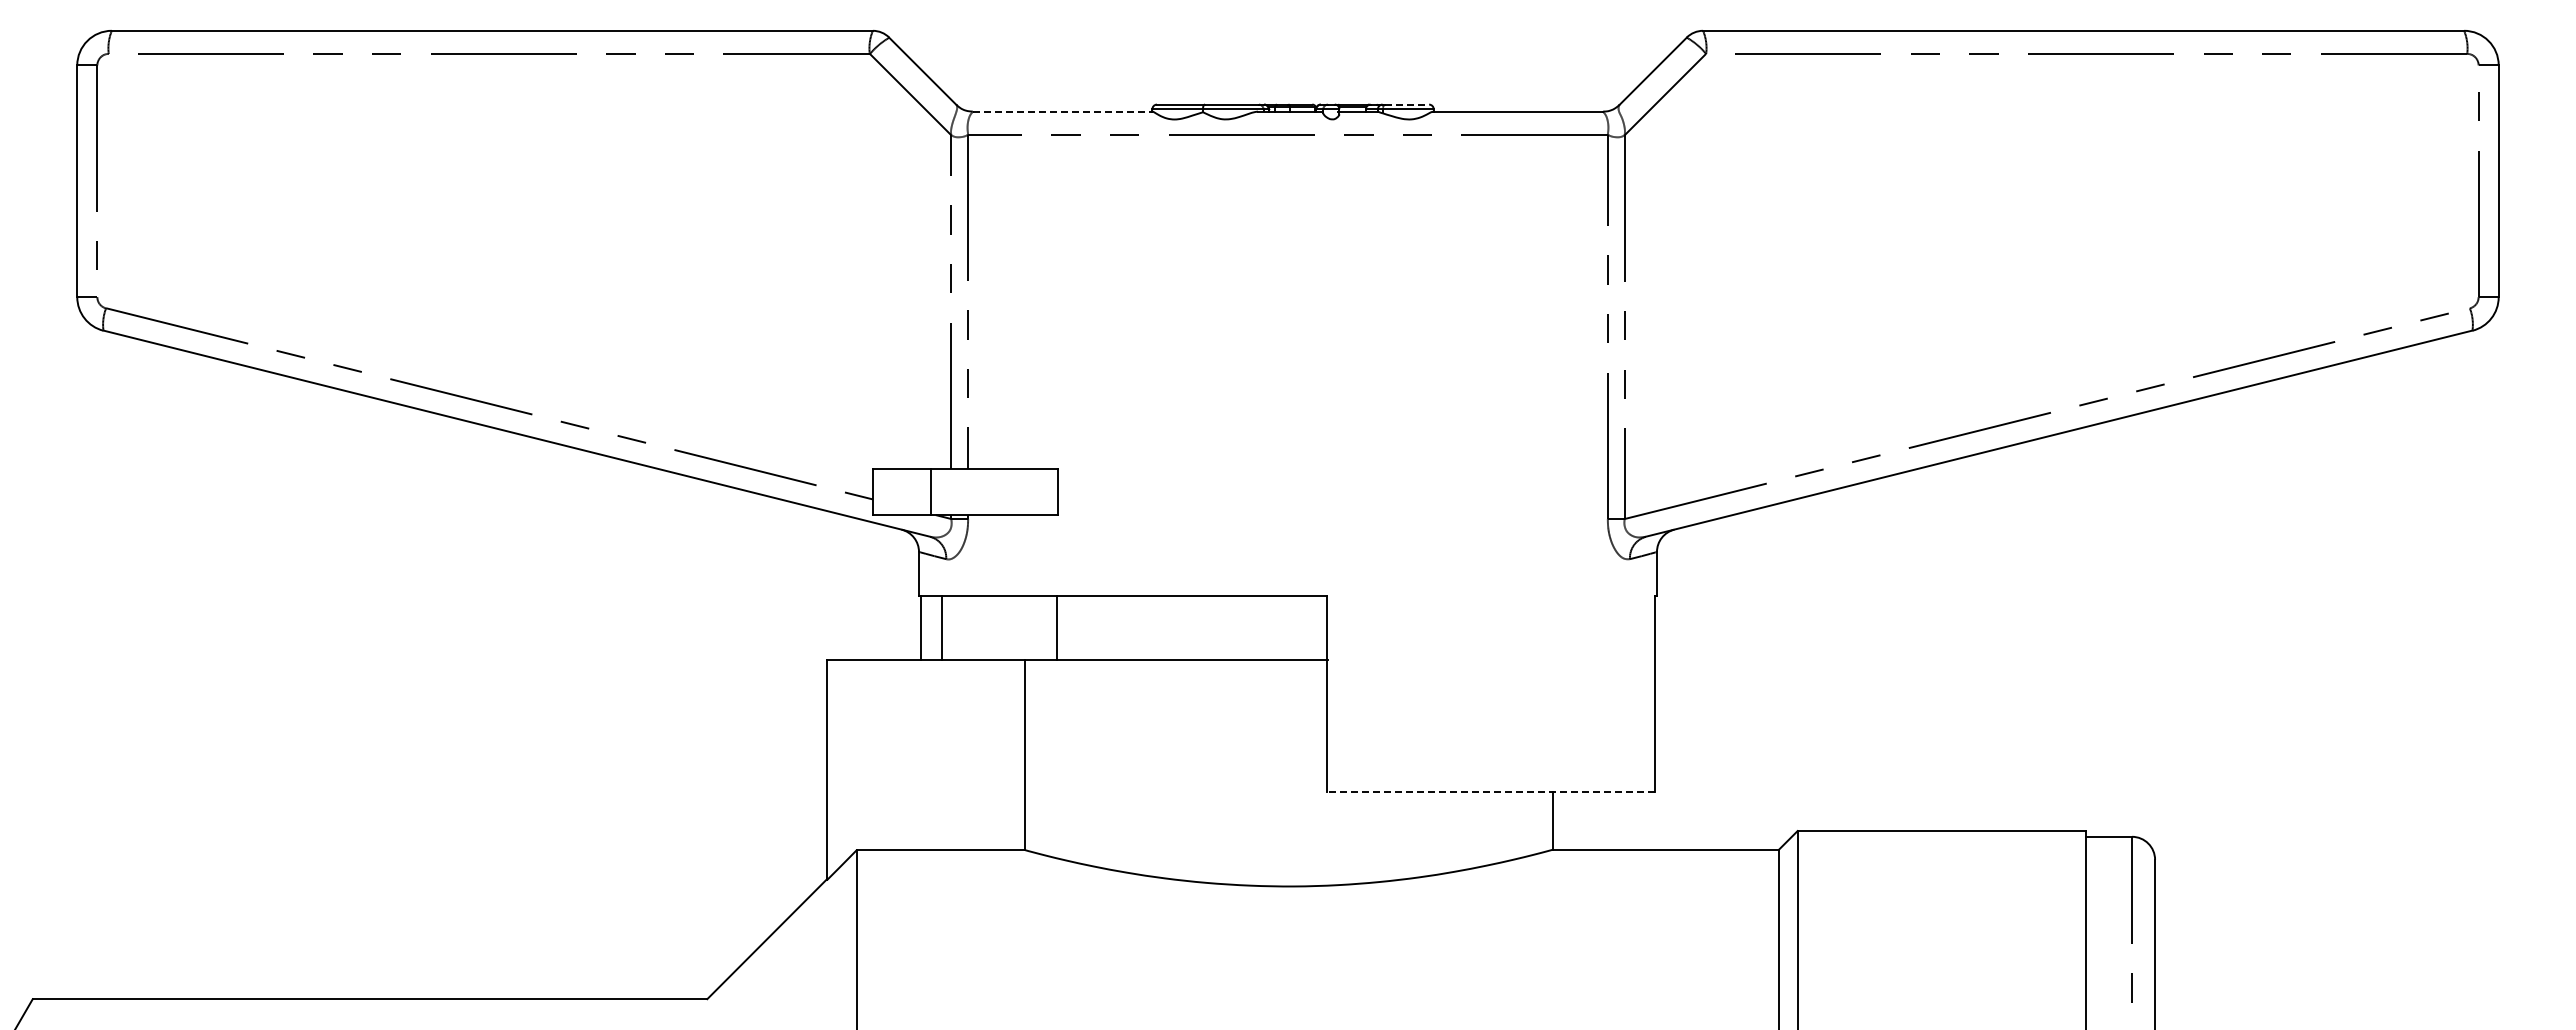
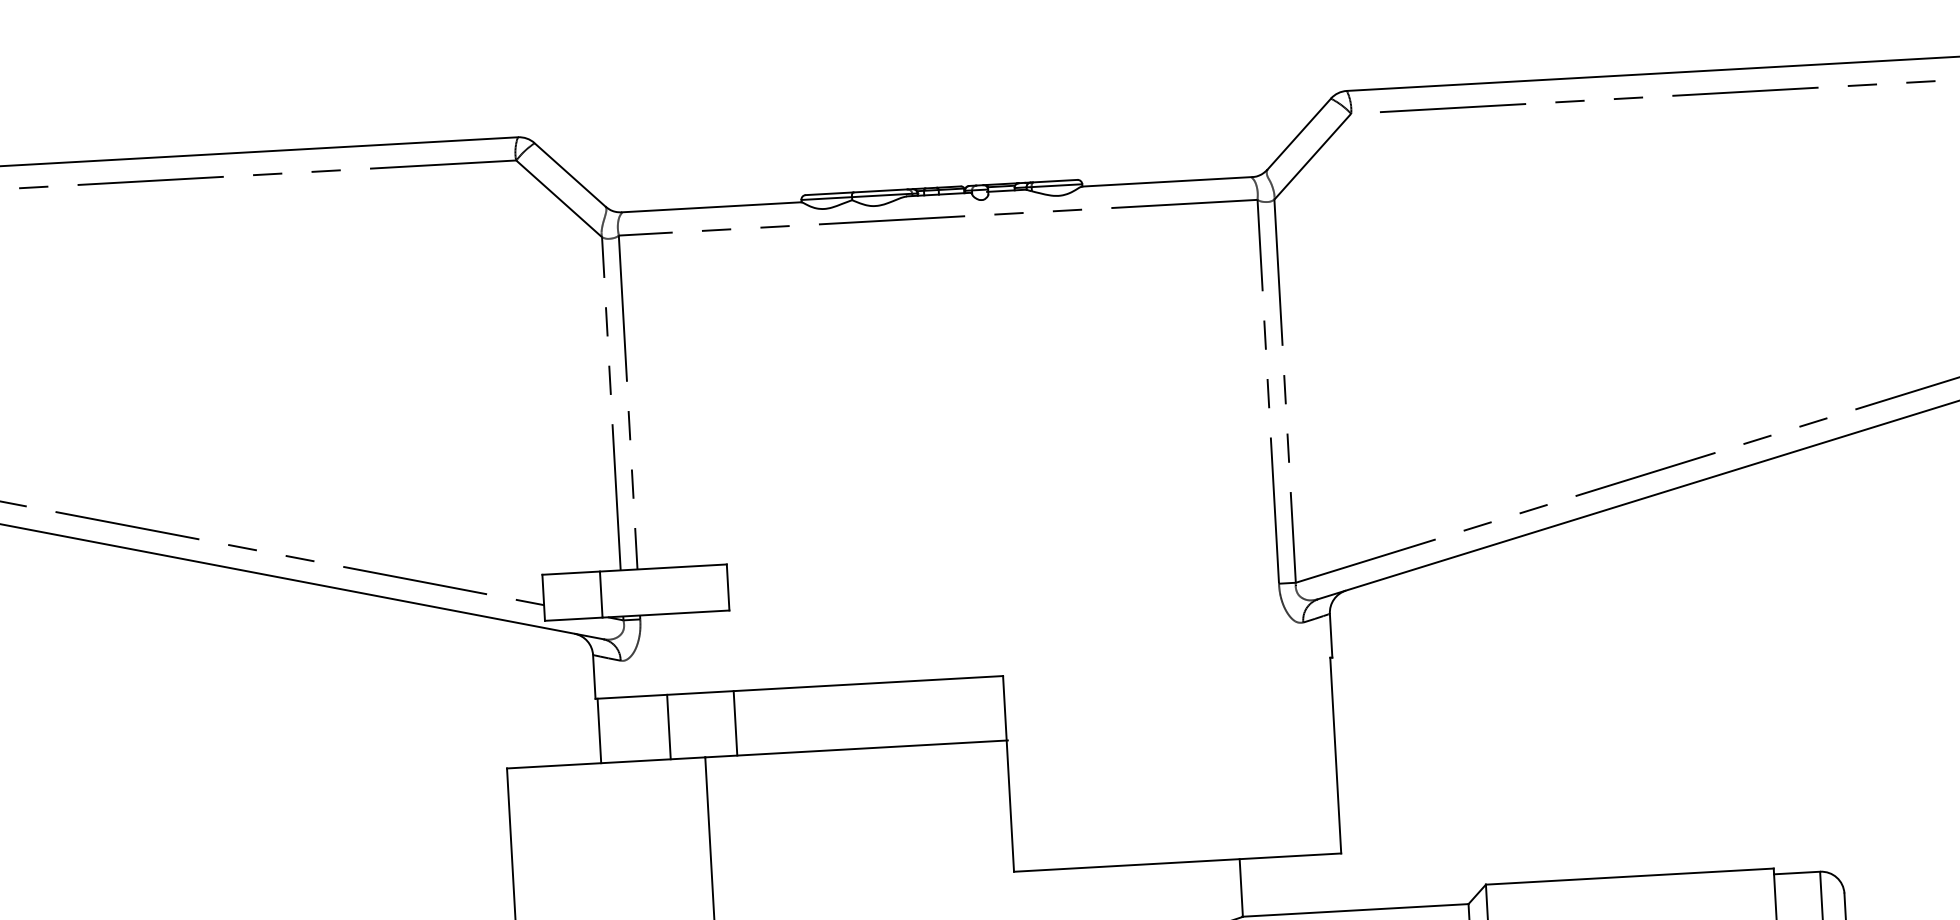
line: (1407, 104) -> (1055, 181), dashed -> solid
line: (1062, 111) -> (711, 207), dashed -> solid
line: (941, 627) -> (668, 726), moved
line: (1491, 791) -> (1178, 862), dashed -> solid

